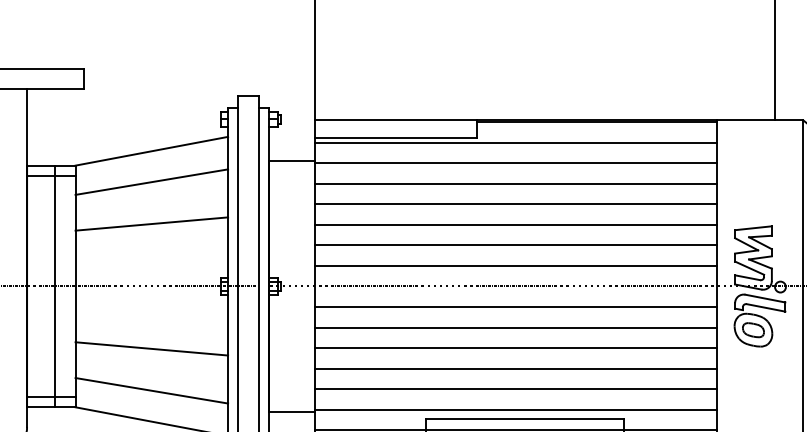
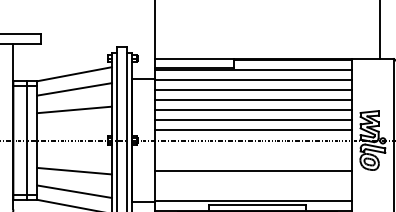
line: (514, 306) -> (252, 150), removed
line: (514, 327) -> (252, 160), removed
line: (514, 367) -> (252, 180), removed
line: (514, 388) -> (252, 190), removed

